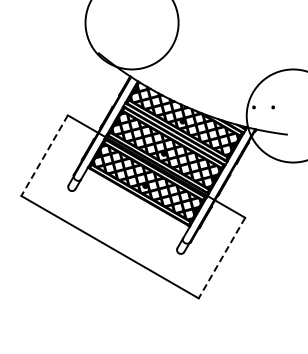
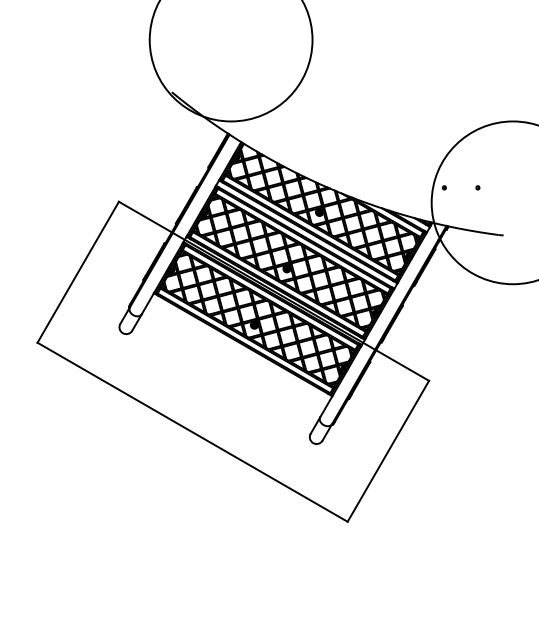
line: (44, 155) -> (78, 271), dashed -> solid
line: (221, 258) -> (387, 452), dashed -> solid

